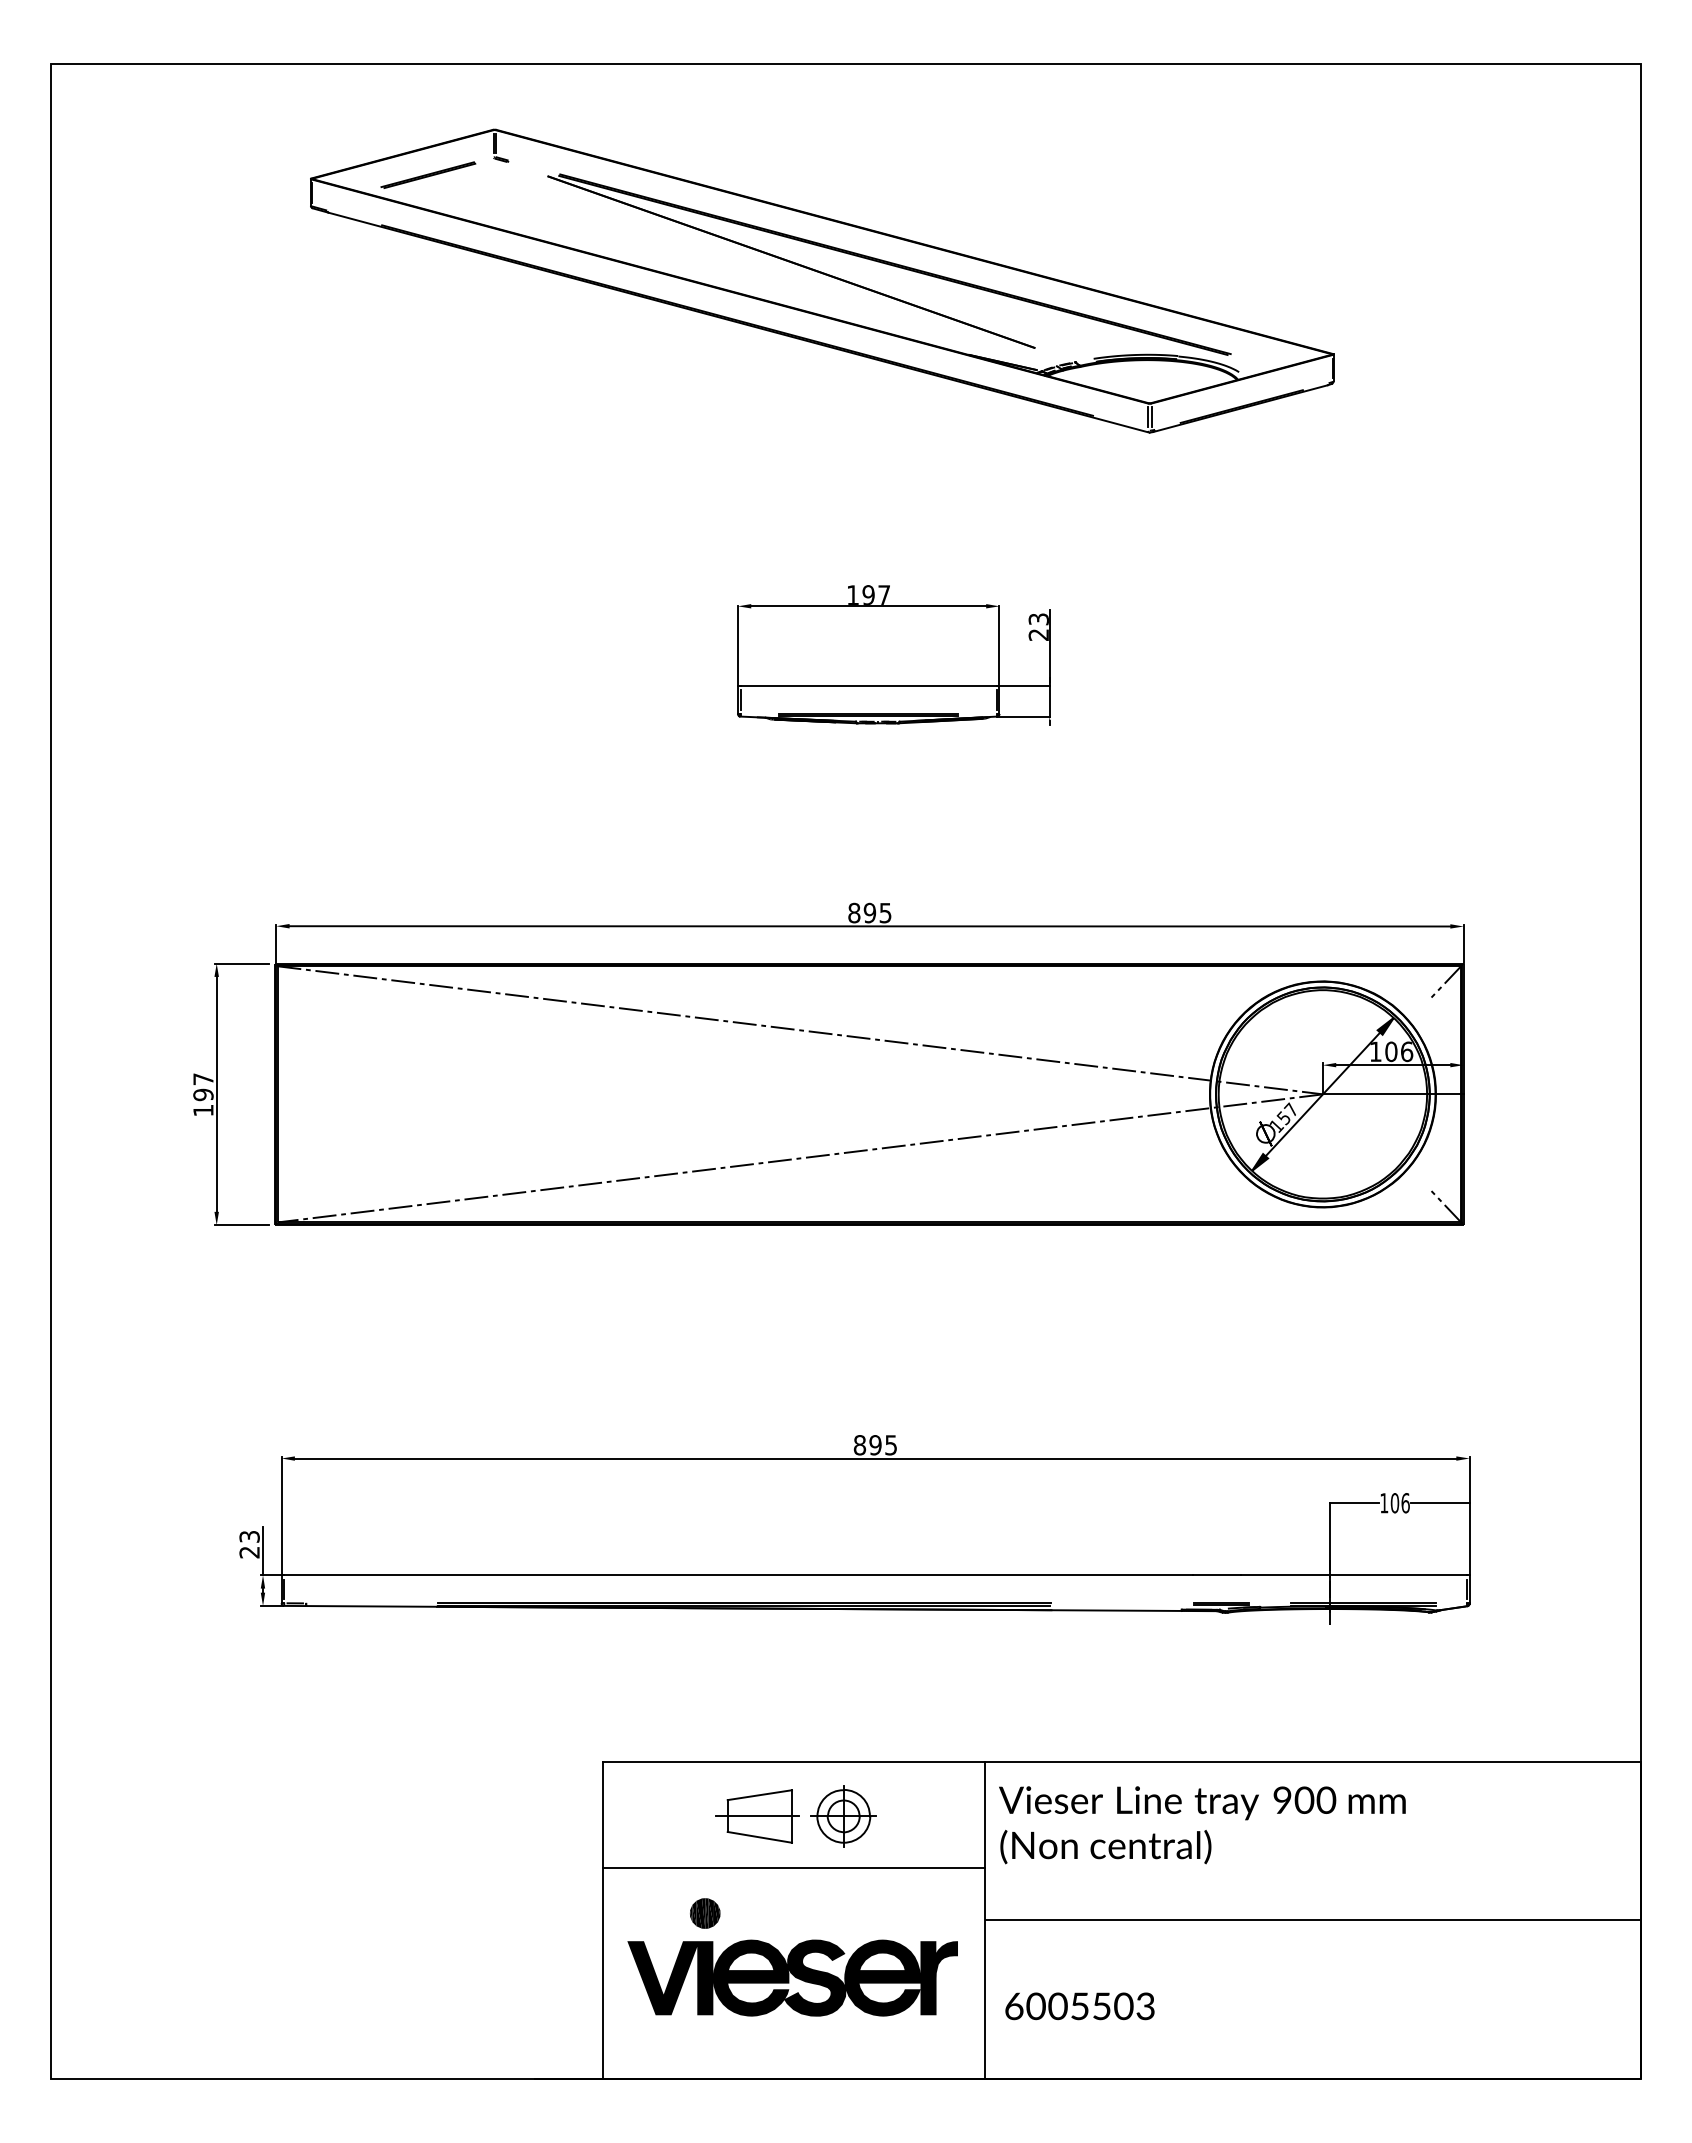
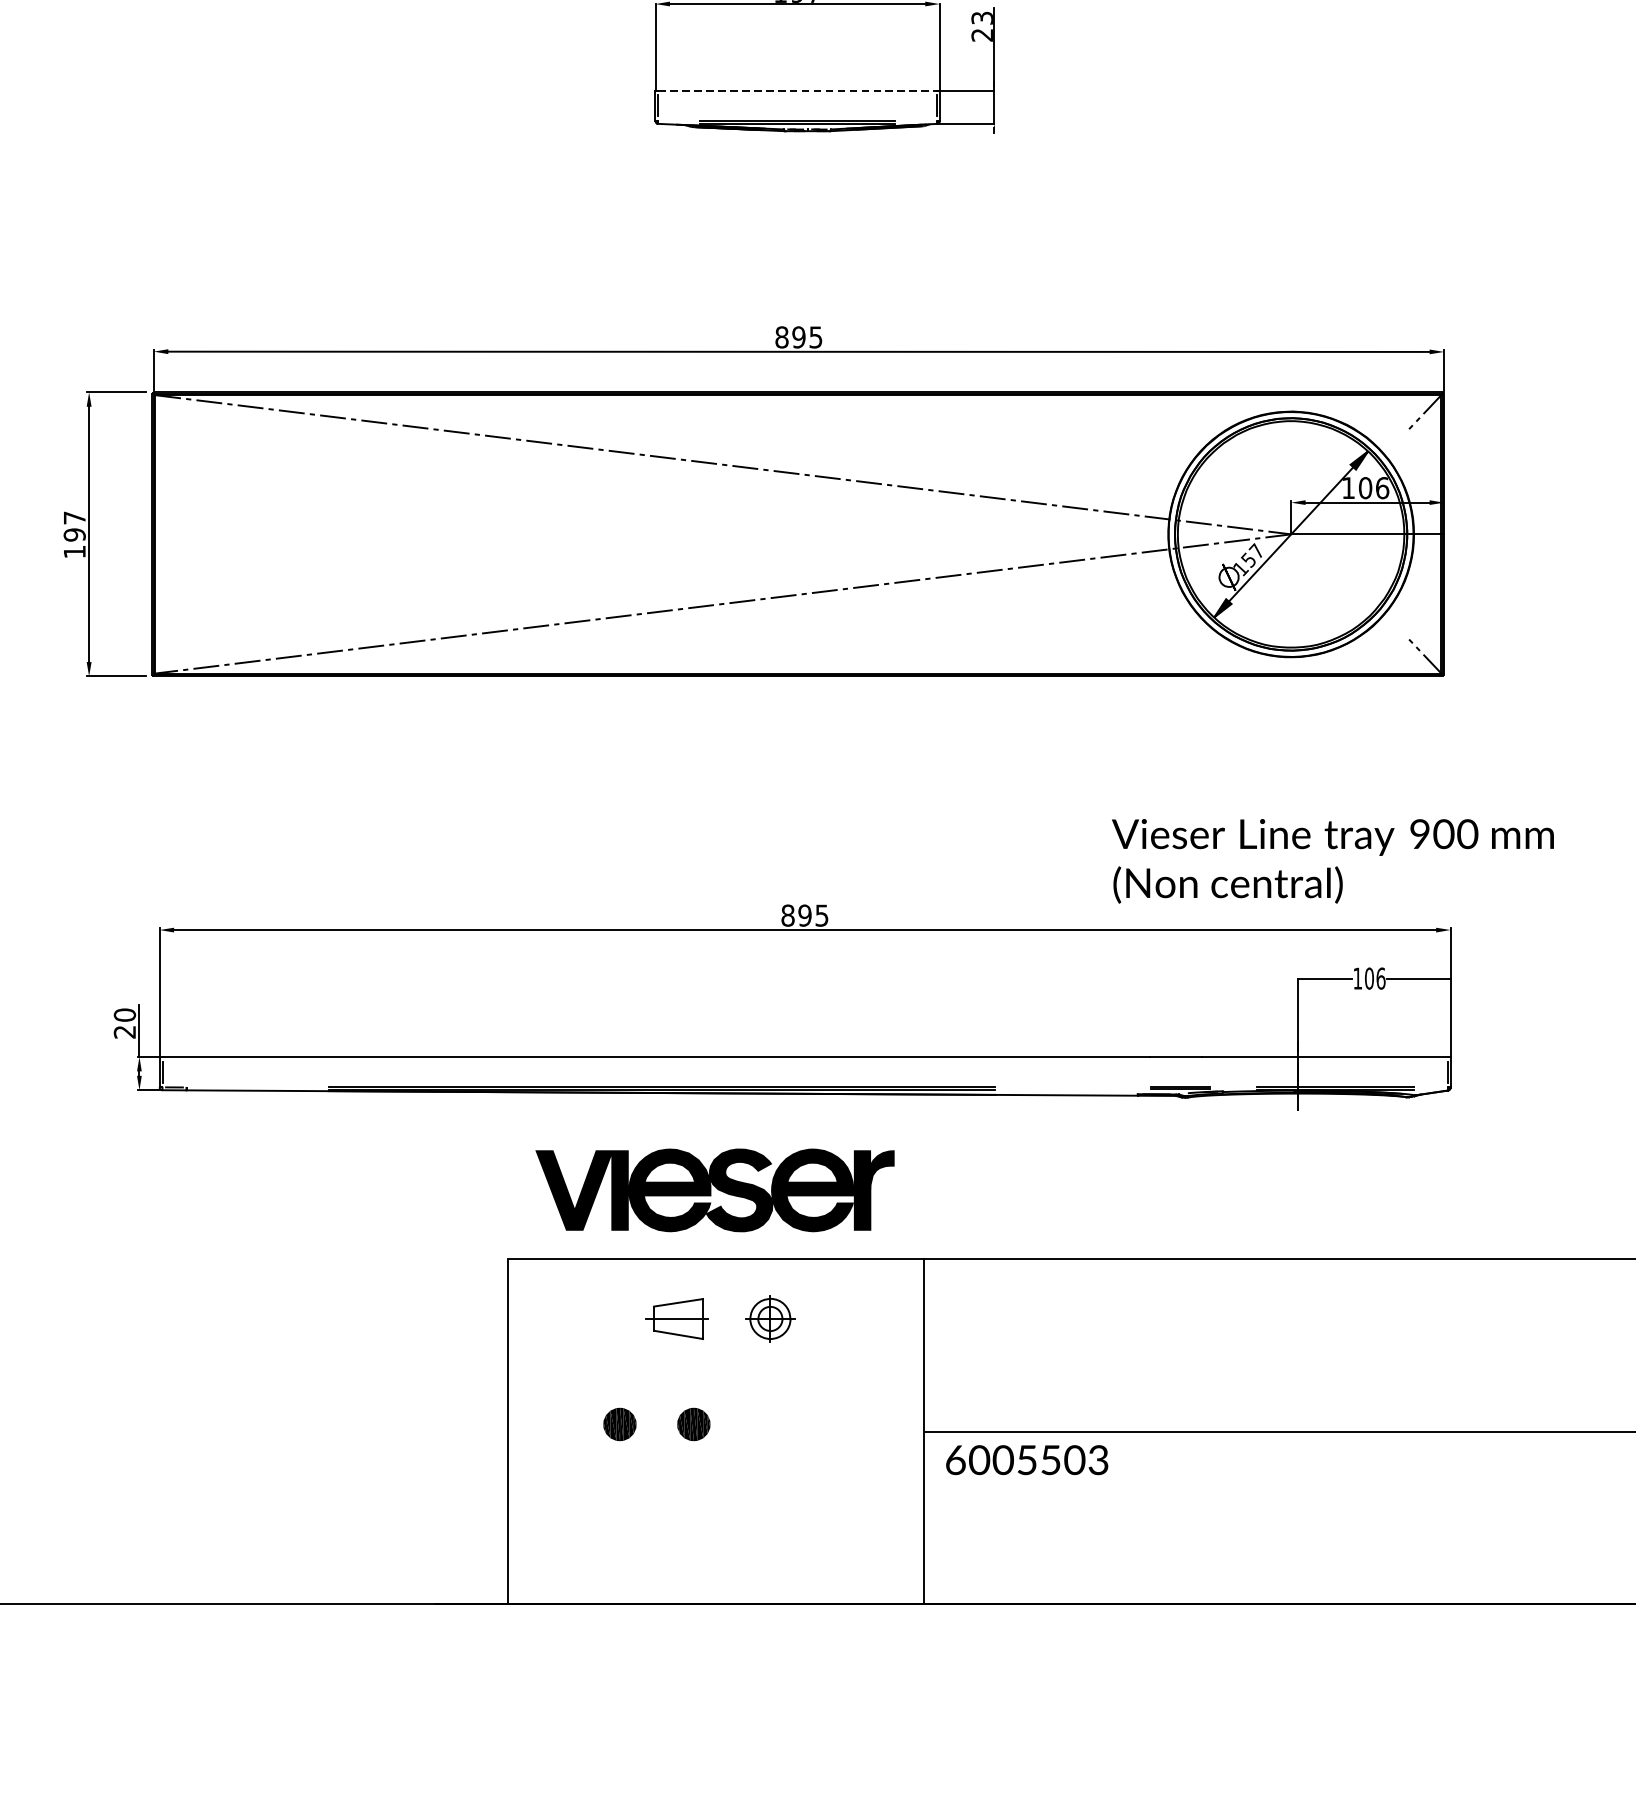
line: (869, 685) -> (798, 90), solid -> dashed
text: (249, 1536) -> (124, 1014), 23 -> 20
part: (757, 1816) -> (676, 1319), size x0.7
part: (843, 1816) -> (770, 1319), size x0.7
text: (1202, 1825) -> (1333, 861), moved
line: (794, 1868) -> (716, 1375), removed
part: (773, 1913) -> (694, 1424), added
part: (792, 1977) -> (714, 1189), moved
text: (1079, 2006) -> (1026, 1460), moved

